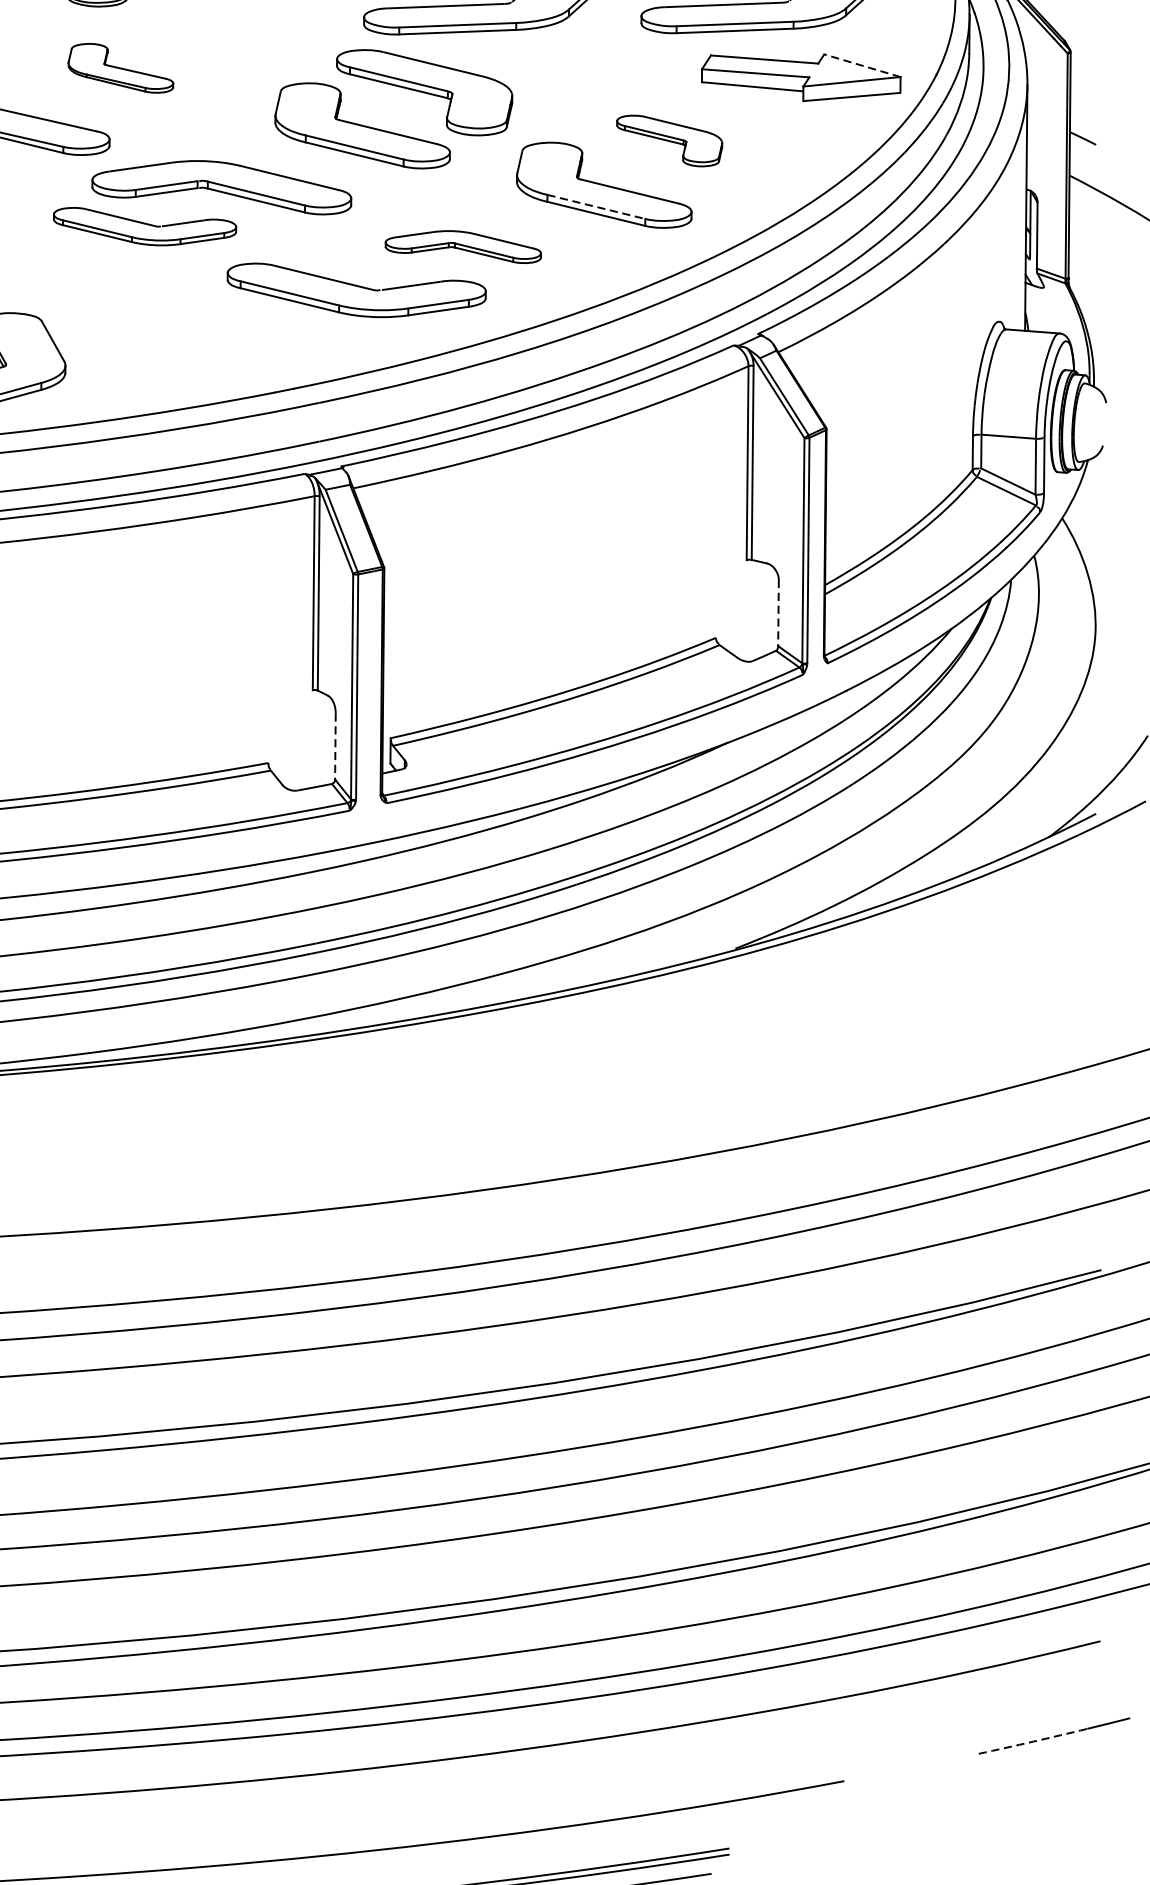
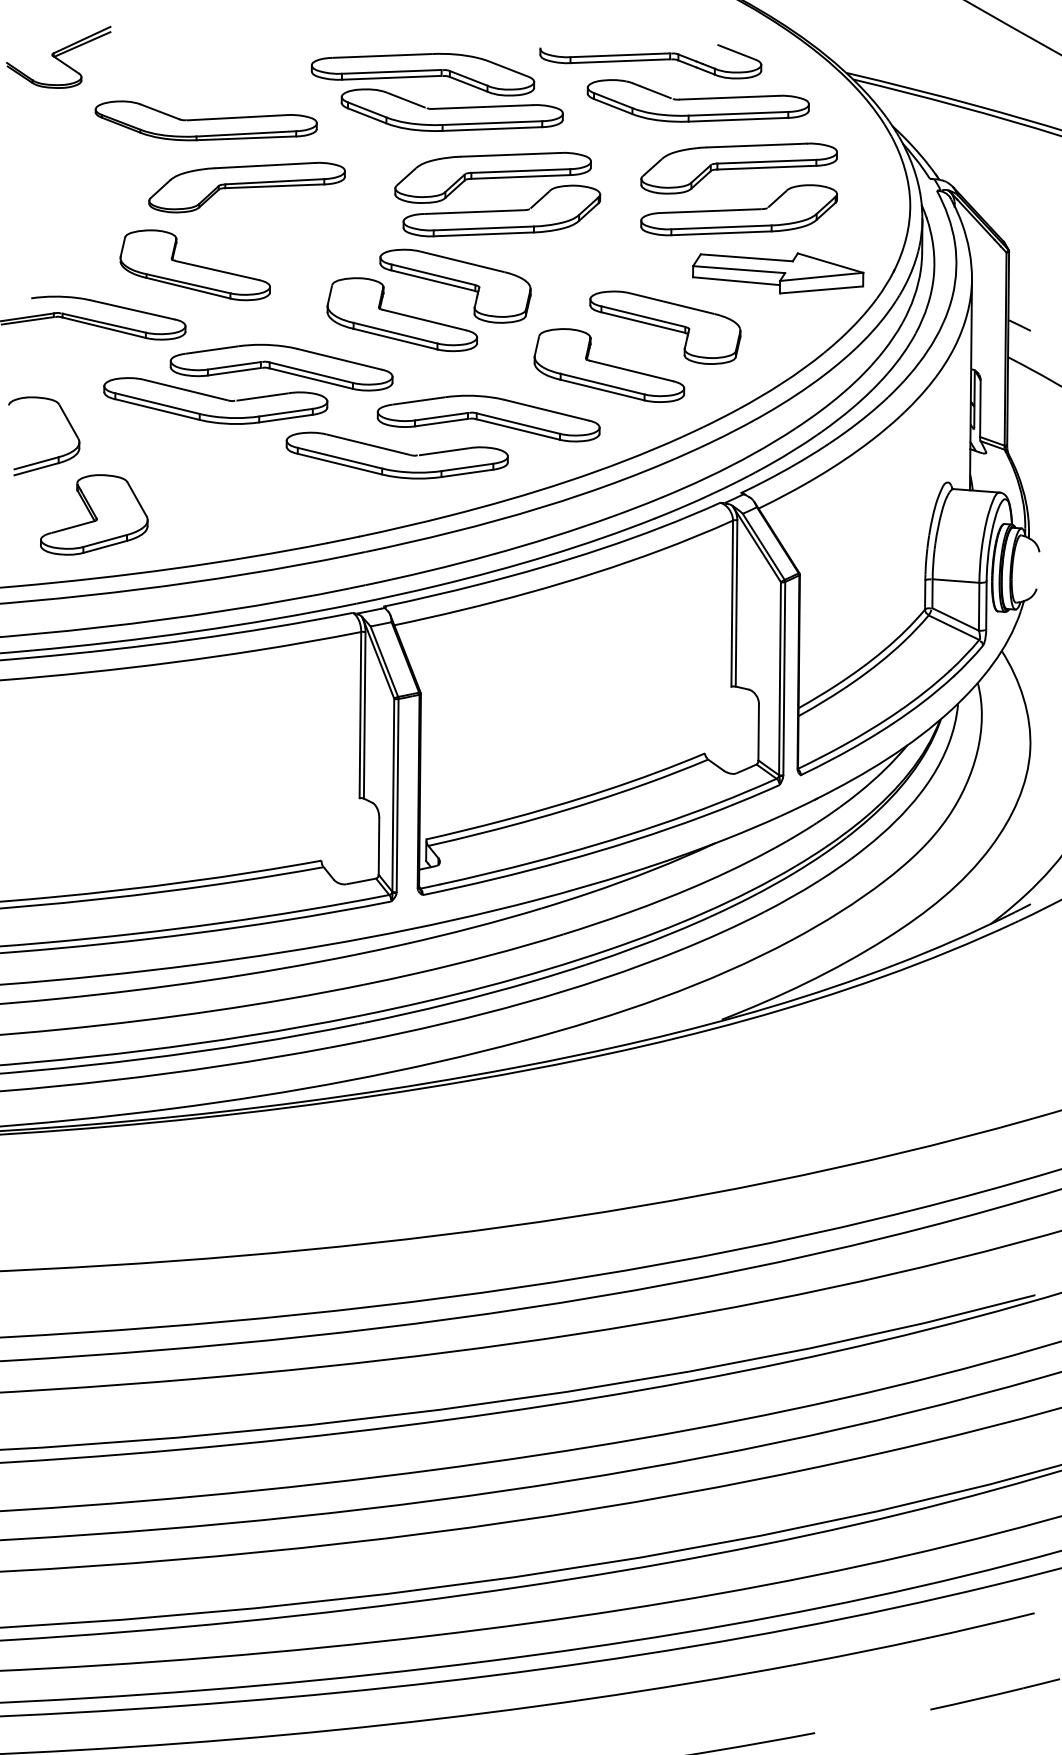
line: (862, 66) -> (830, 263), dashed -> solid
part: (120, 68) -> (194, 265), size x1.67
part: (669, 140) -> (665, 327), size x1.67
line: (597, 207) -> (603, 384), dashed -> solid
part: (144, 226) -> (215, 400), size x1.43
part: (463, 247) -> (488, 418), size x1.67
line: (778, 613) -> (758, 732), dashed -> solid
line: (335, 747) -> (379, 847), dashed -> solid
arc: (1032, 1741) -> (976, 1699), dashed -> solid

